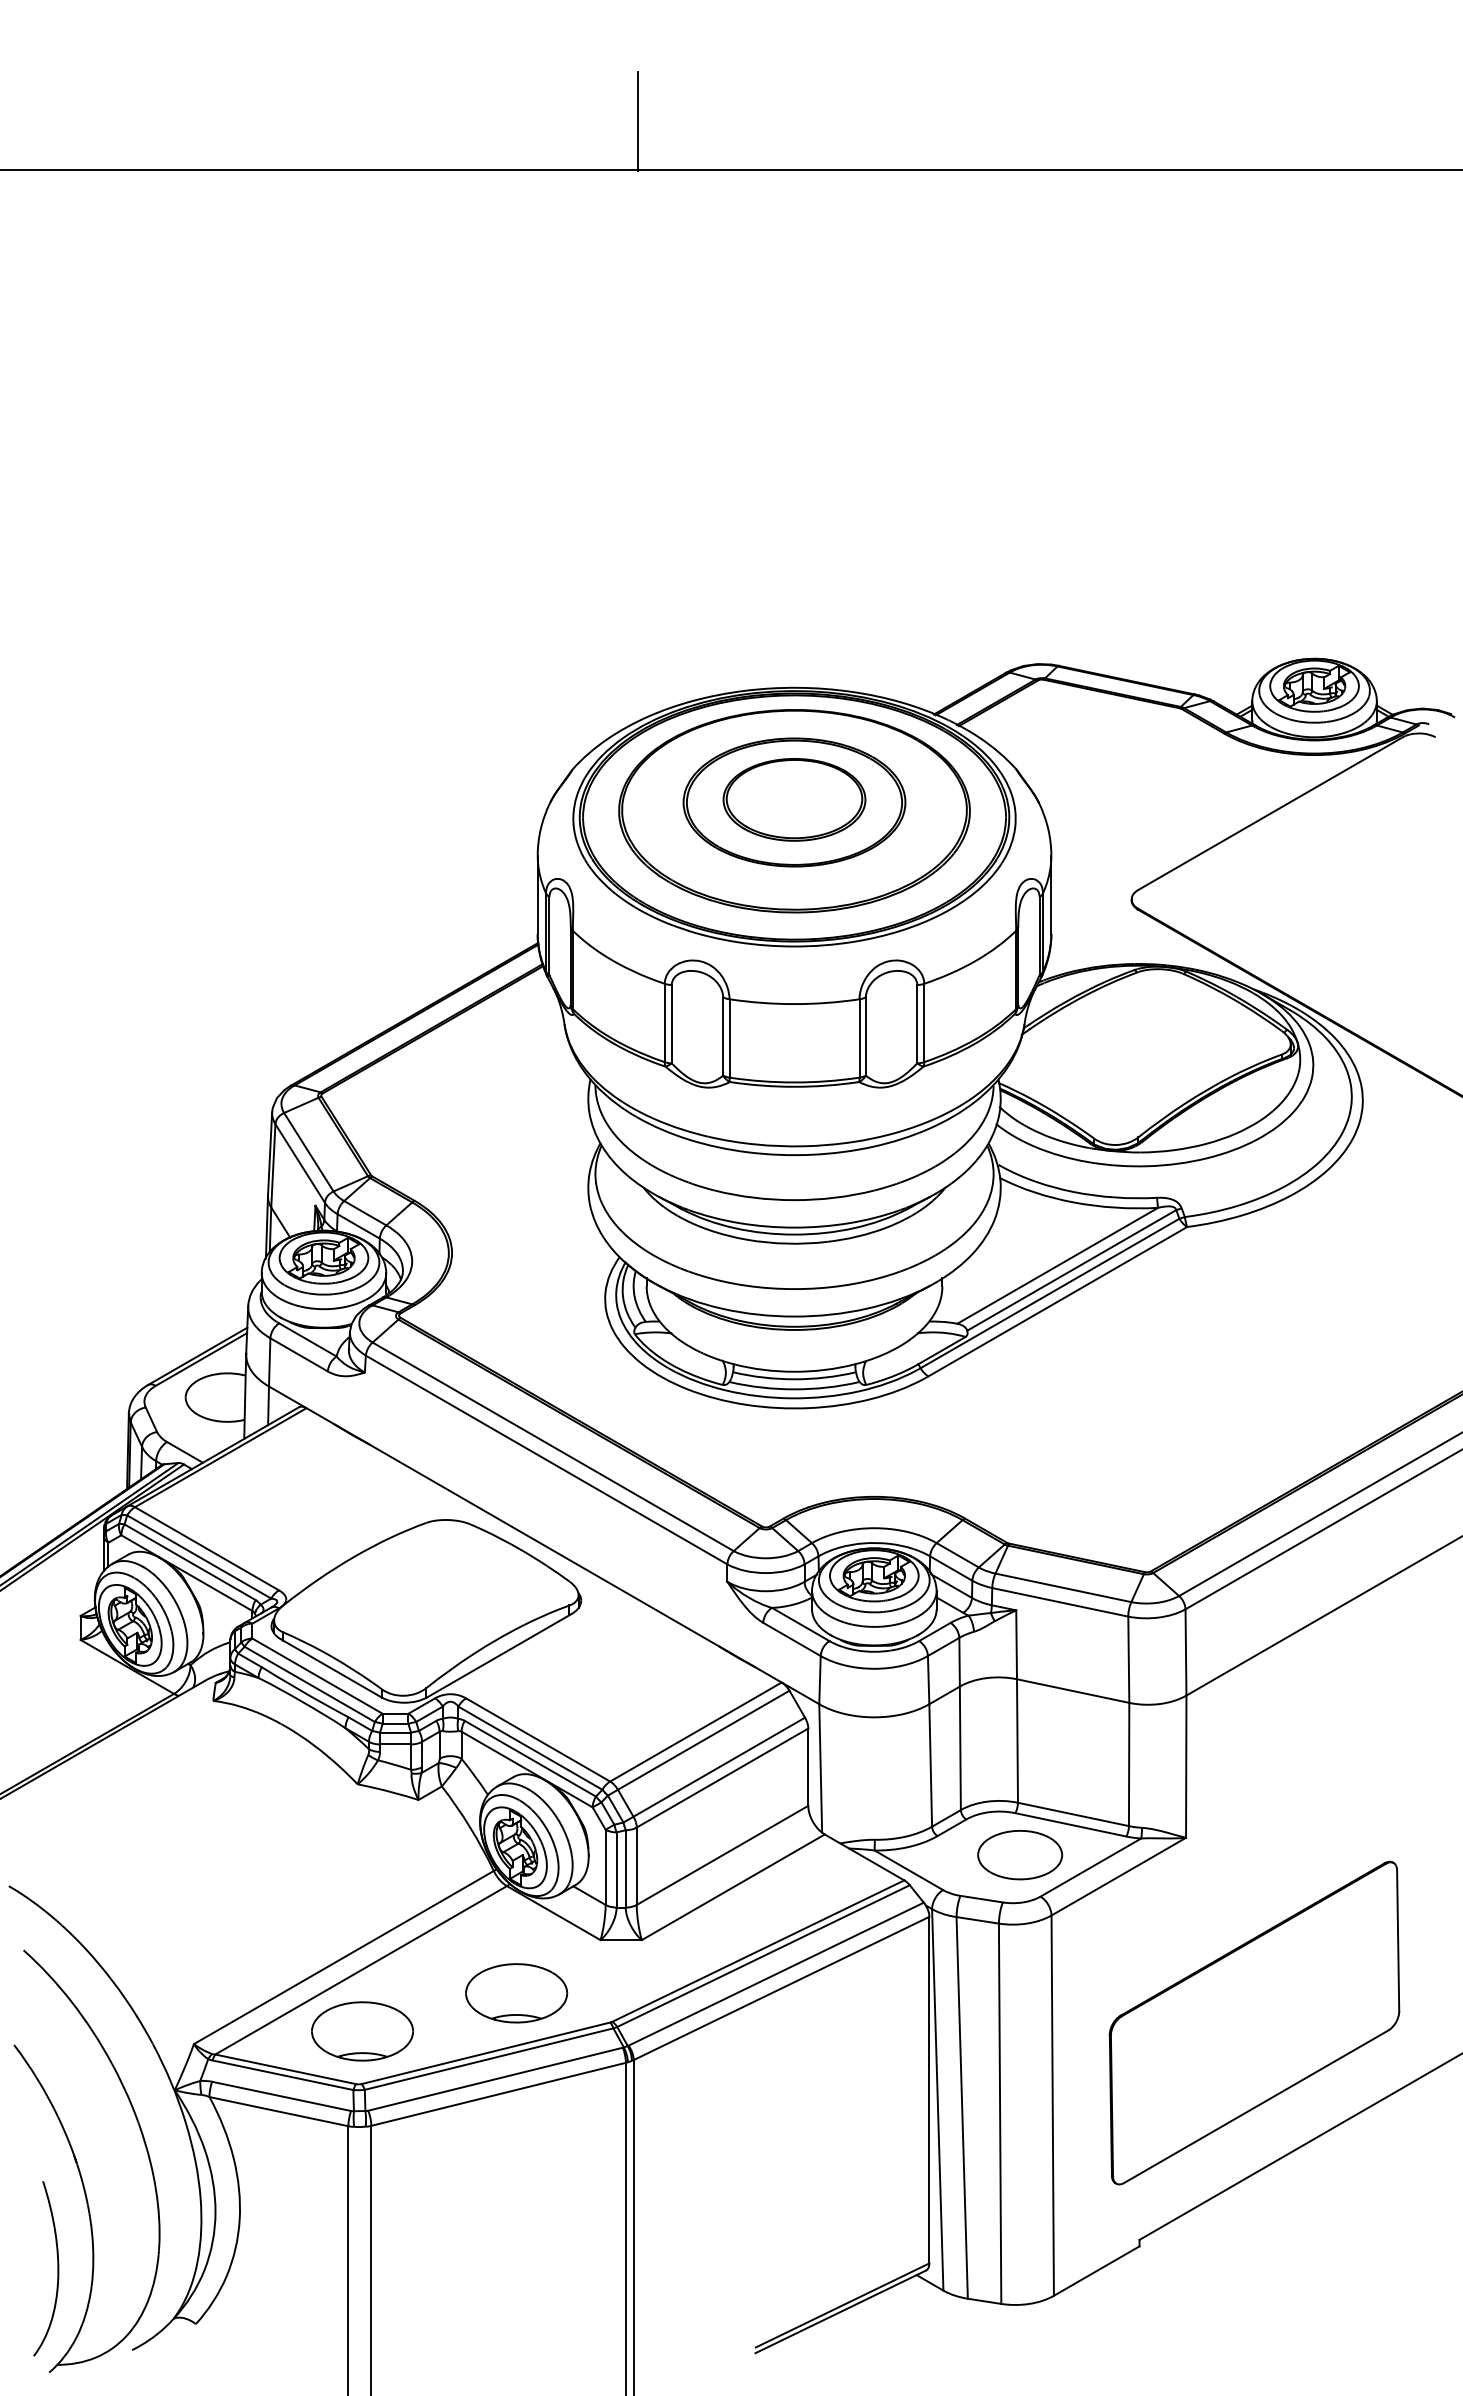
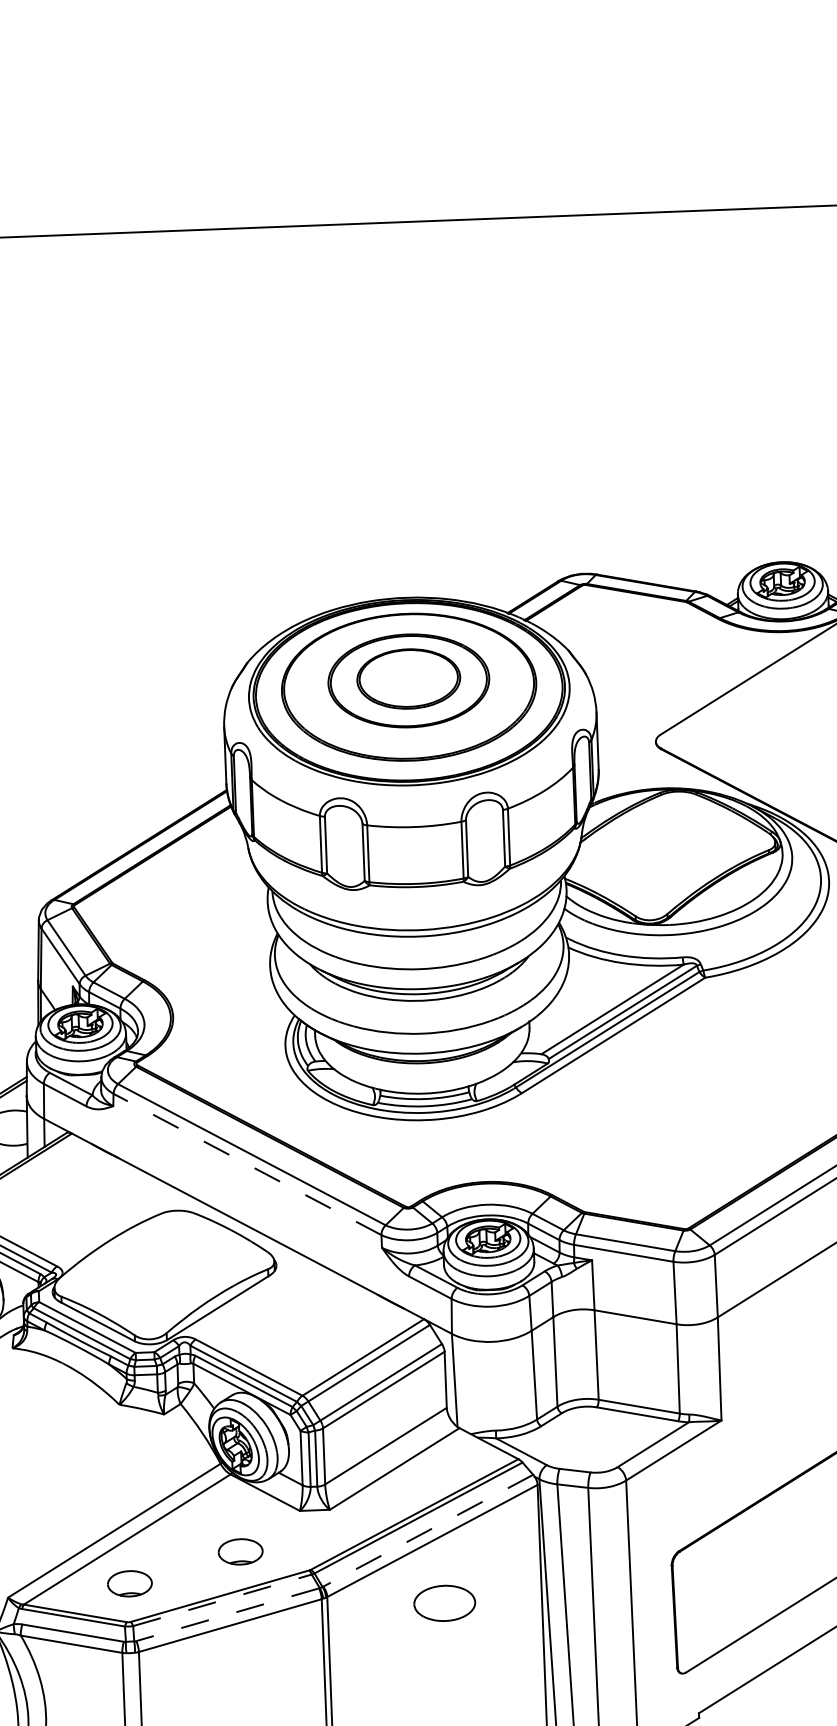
line: (638, 120) -> (276, 190), removed
line: (546, 1460) -> (247, 1164), solid -> dashed
part: (1020, 1854) -> (444, 1602), moved
line: (776, 1974) -> (428, 1530), solid -> dashed
part: (516, 1993) -> (240, 1551), size x0.6
part: (362, 2031) -> (129, 1583), size x0.6
line: (489, 2058) -> (222, 1599), solid -> dashed
line: (495, 2079) -> (227, 1614), solid -> dashed

